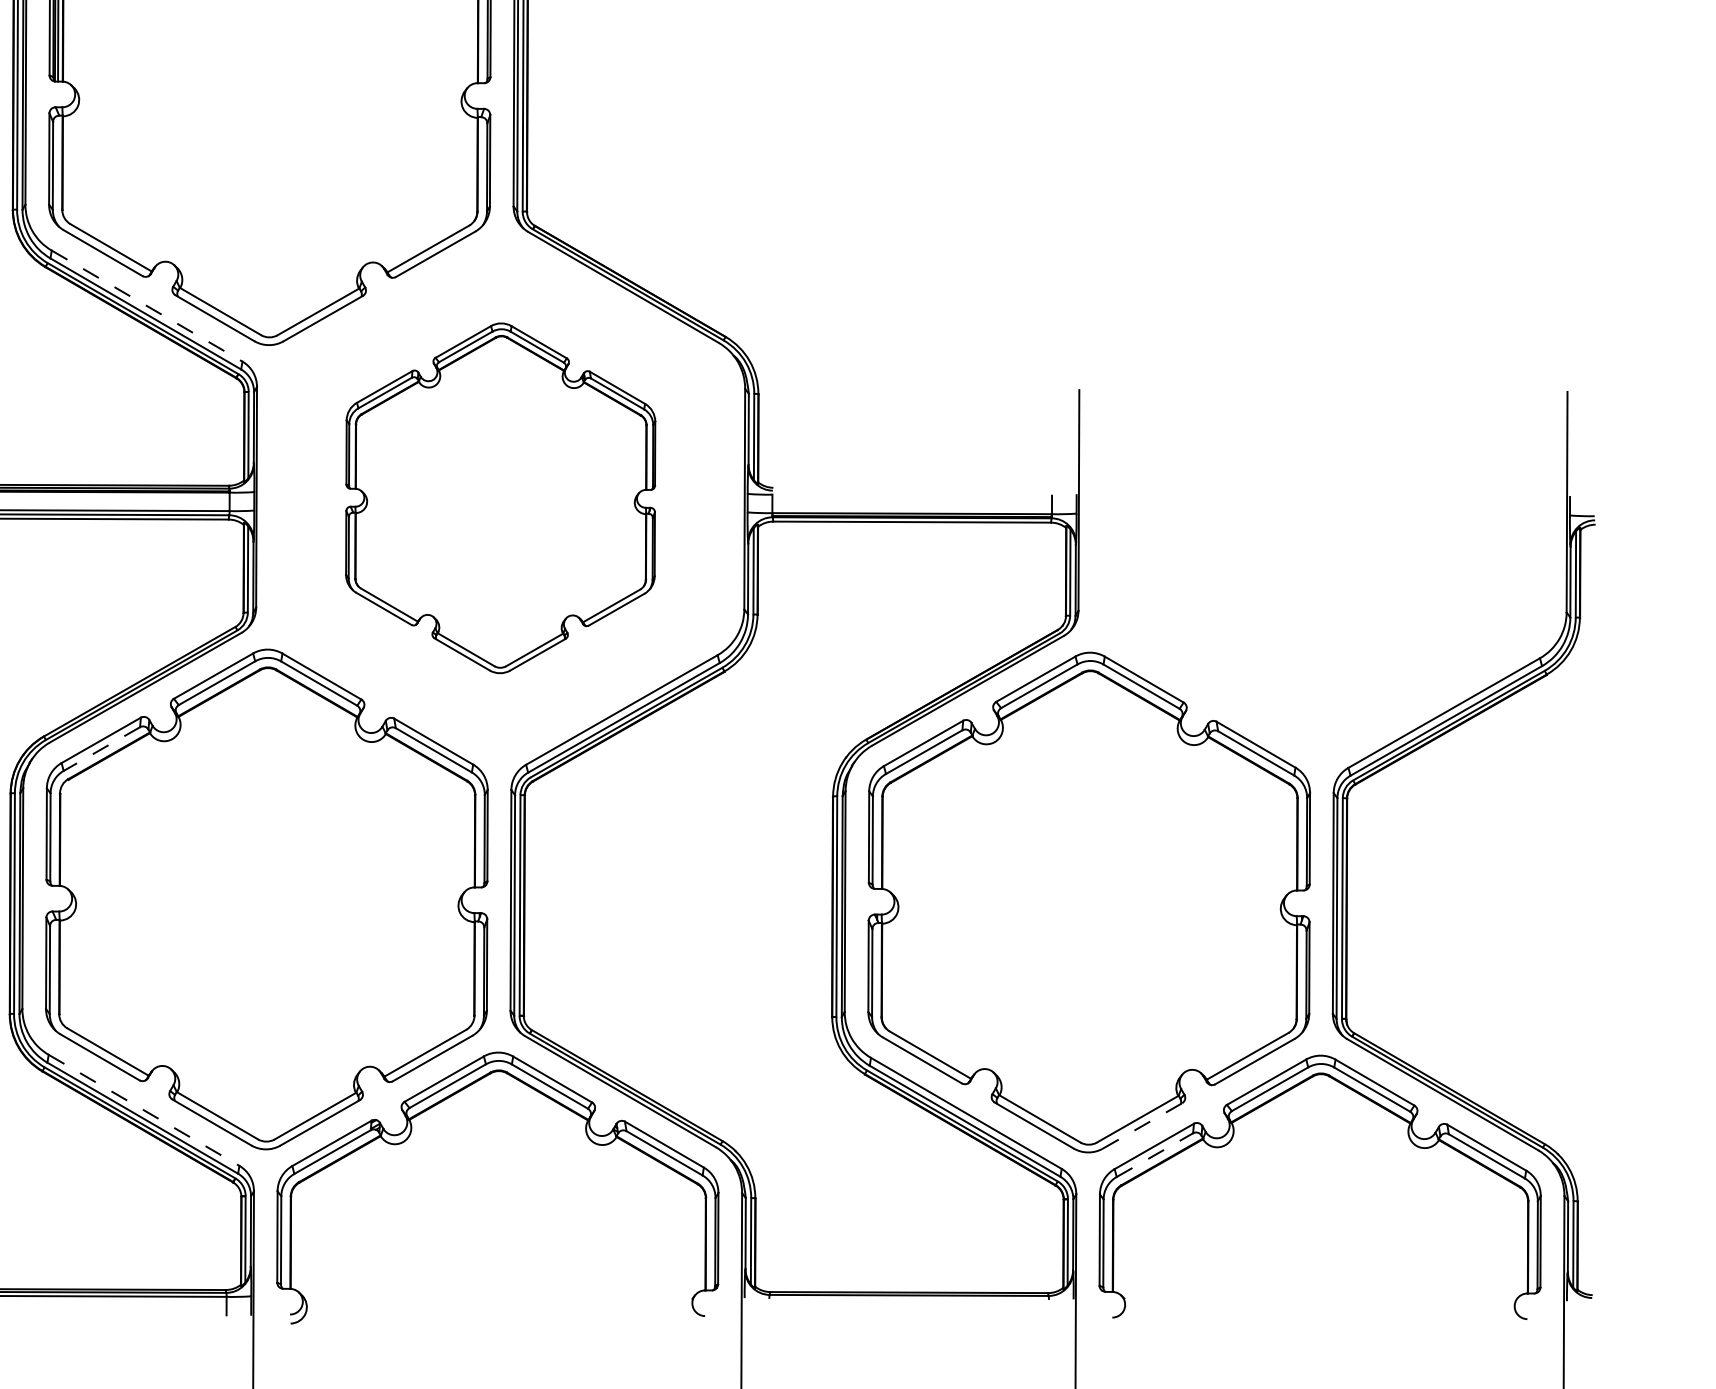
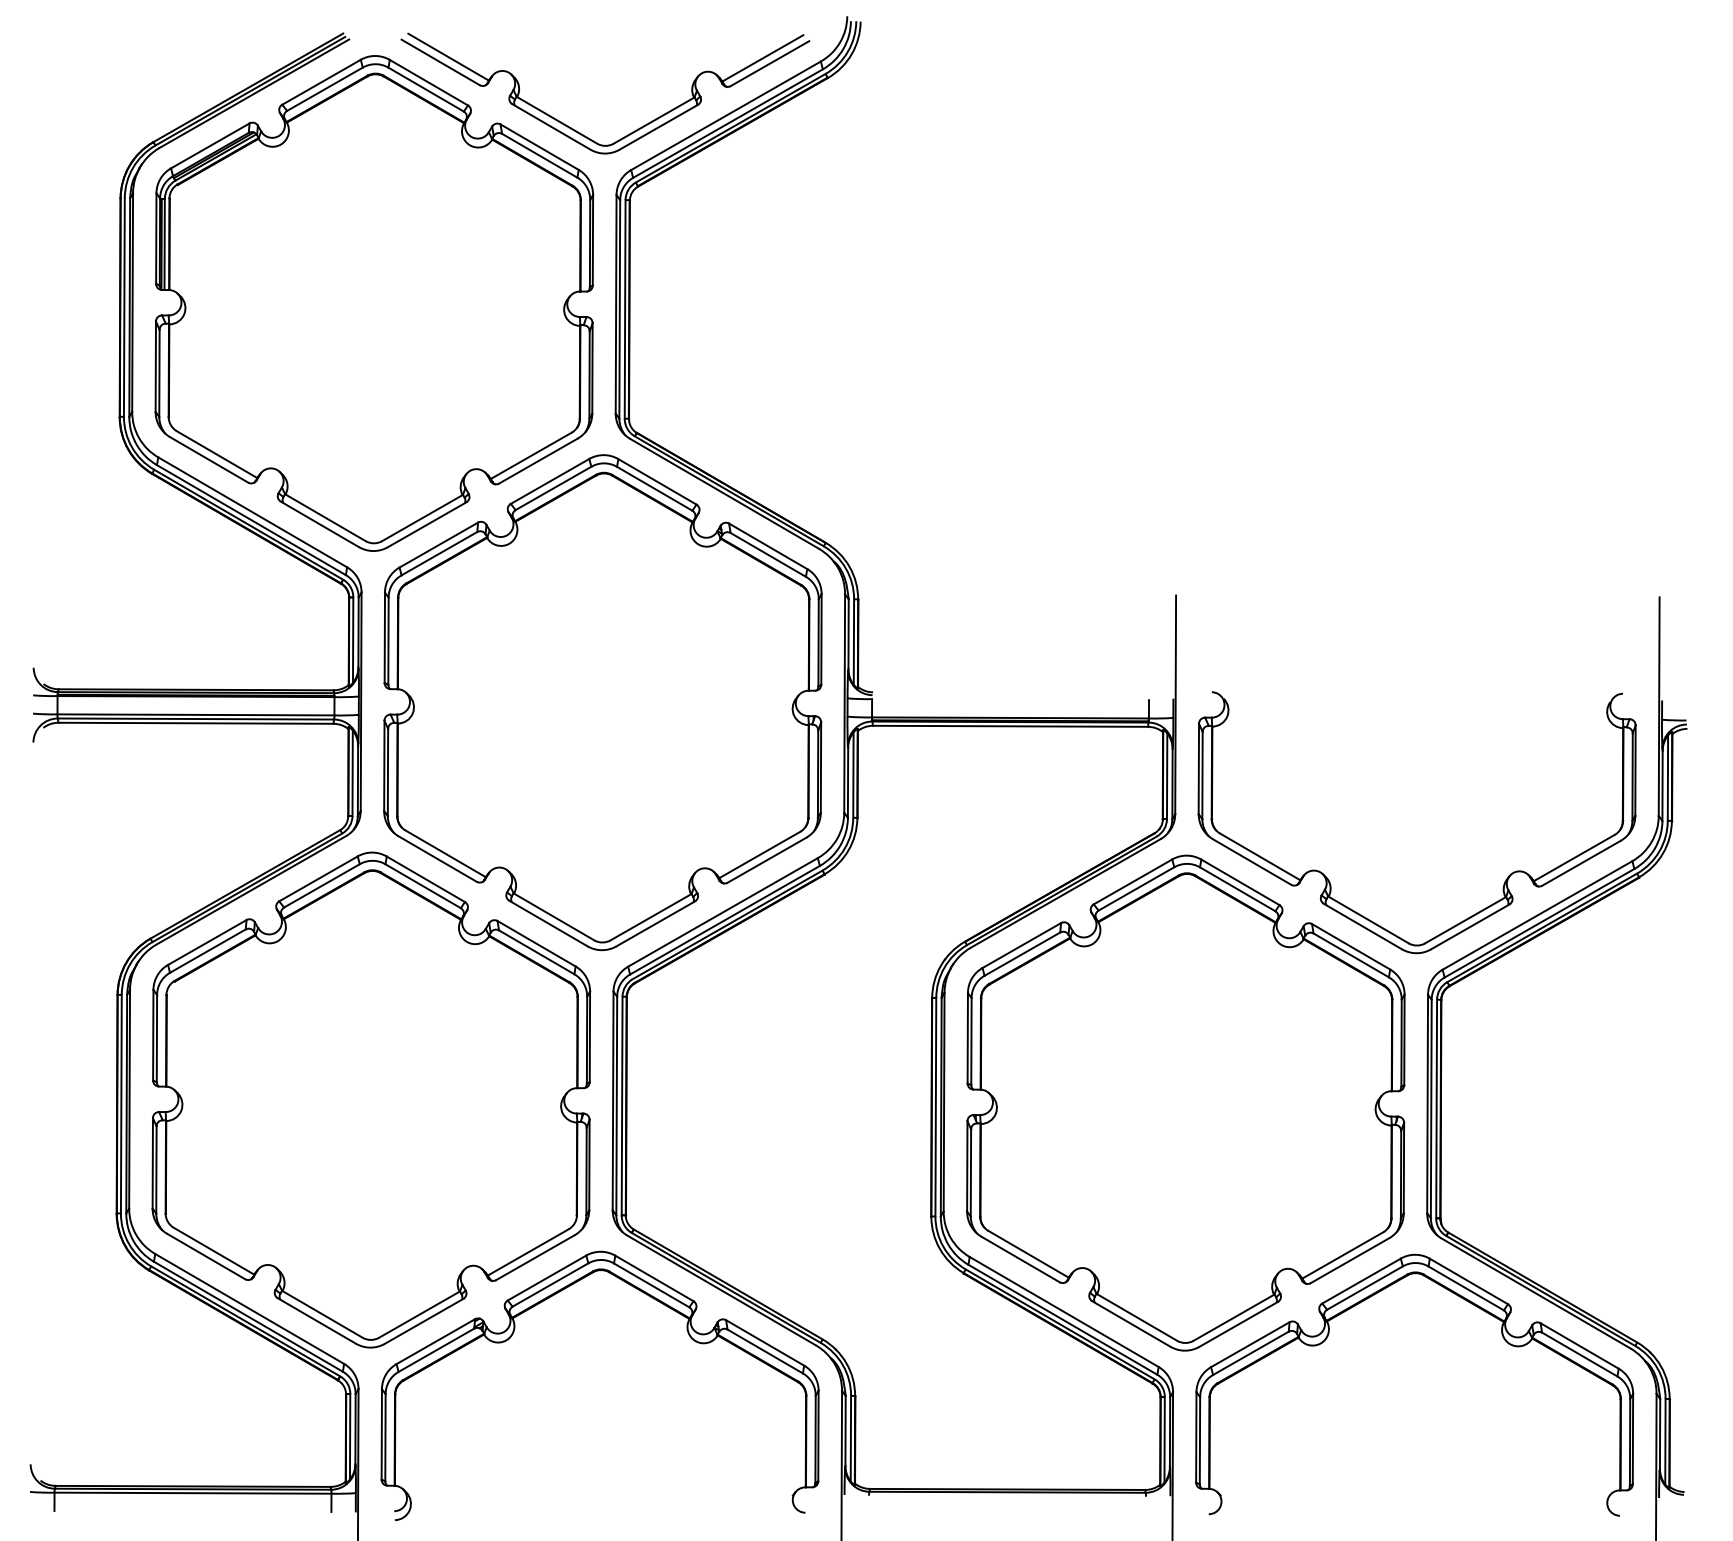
line: (147, 306) -> (253, 512), dashed -> solid
part: (500, 498) -> (602, 702), size x1.43
part: (1233, 675) -> (1328, 878), added
line: (101, 749) -> (207, 951), dashed -> solid
line: (144, 1110) -> (250, 1309), dashed -> solid
line: (1143, 1126) -> (1239, 1324), dashed -> solid
line: (1154, 1155) -> (1250, 1353), dashed -> solid

